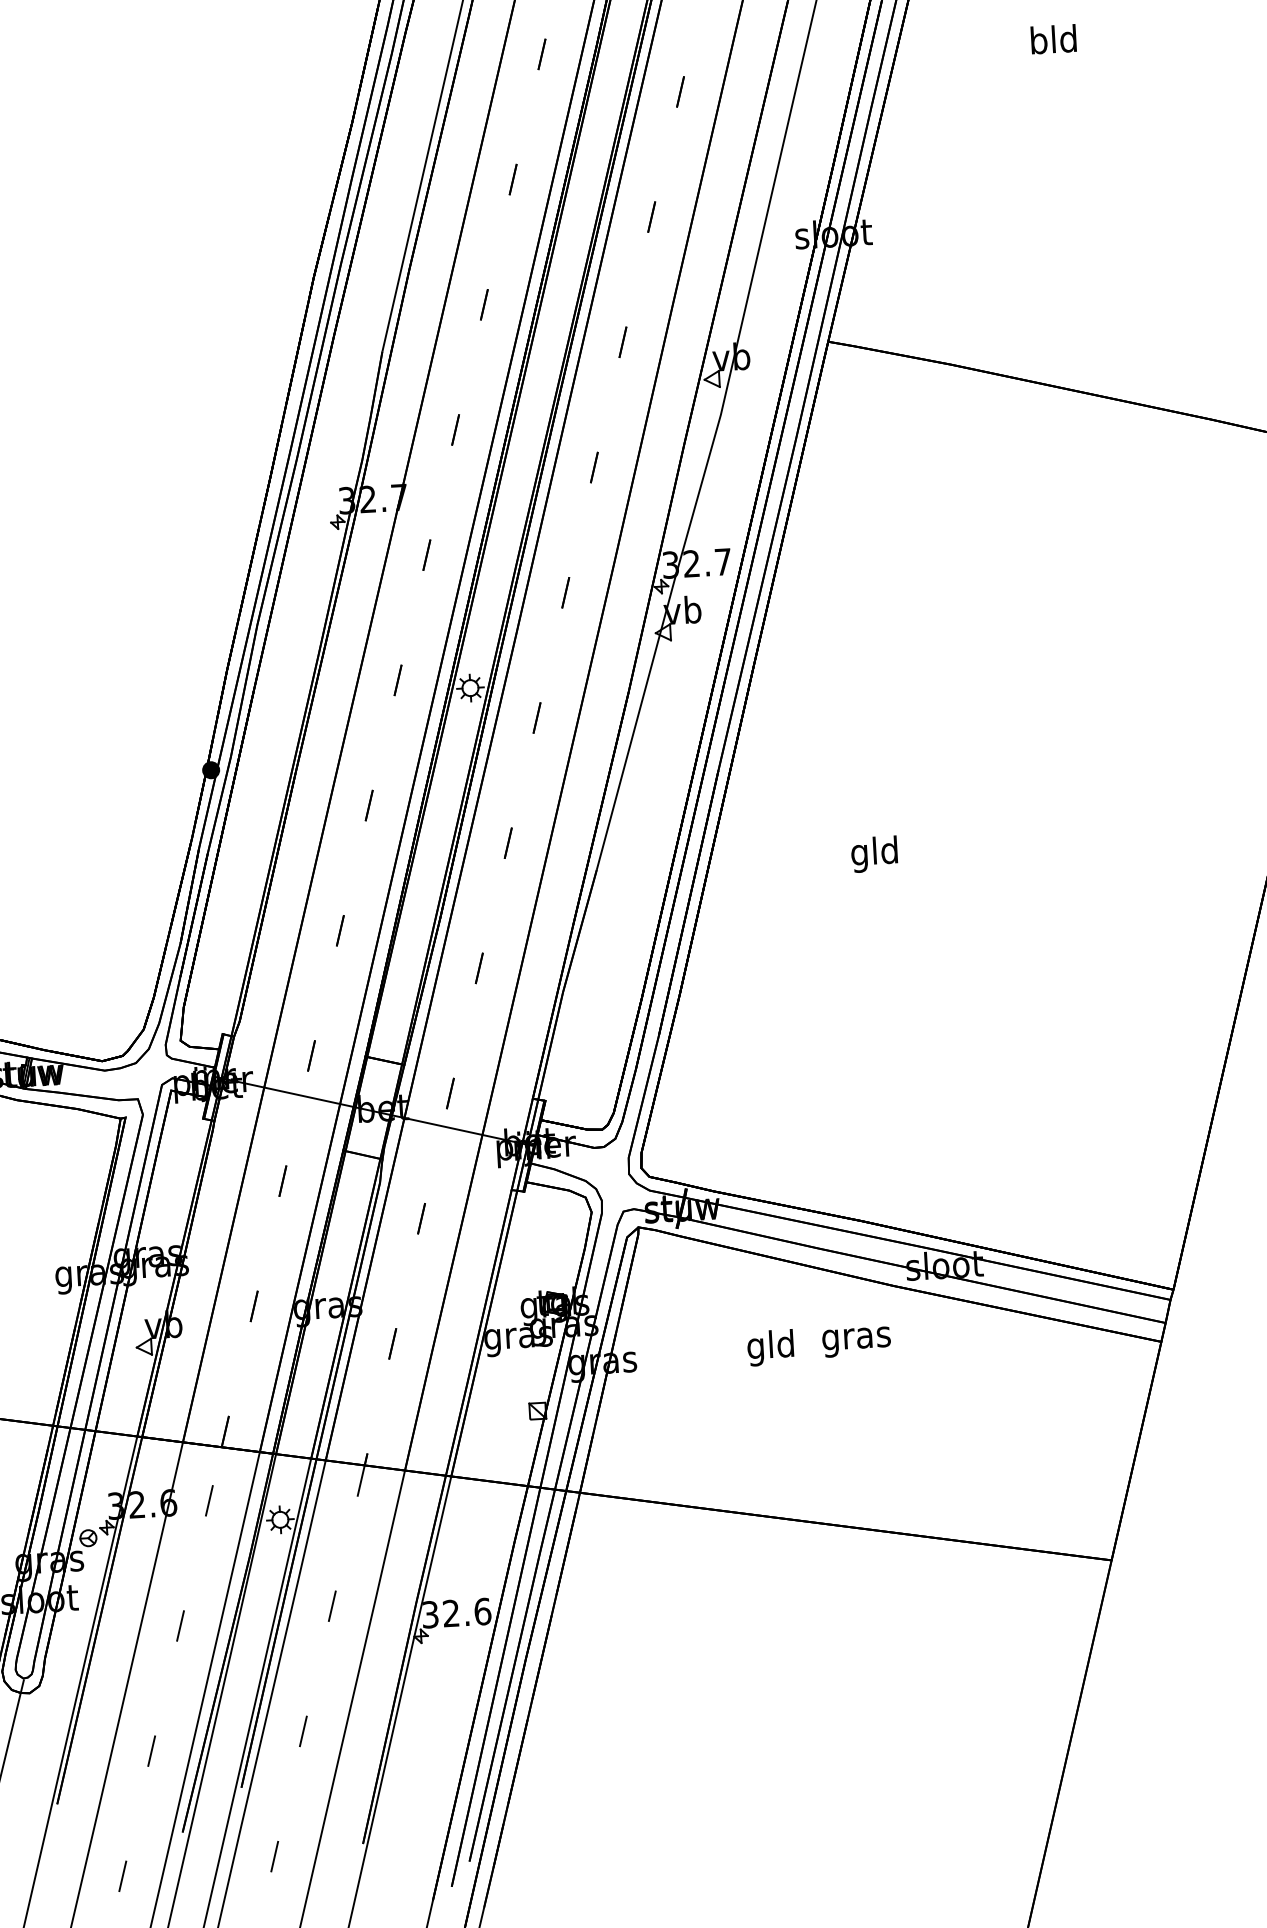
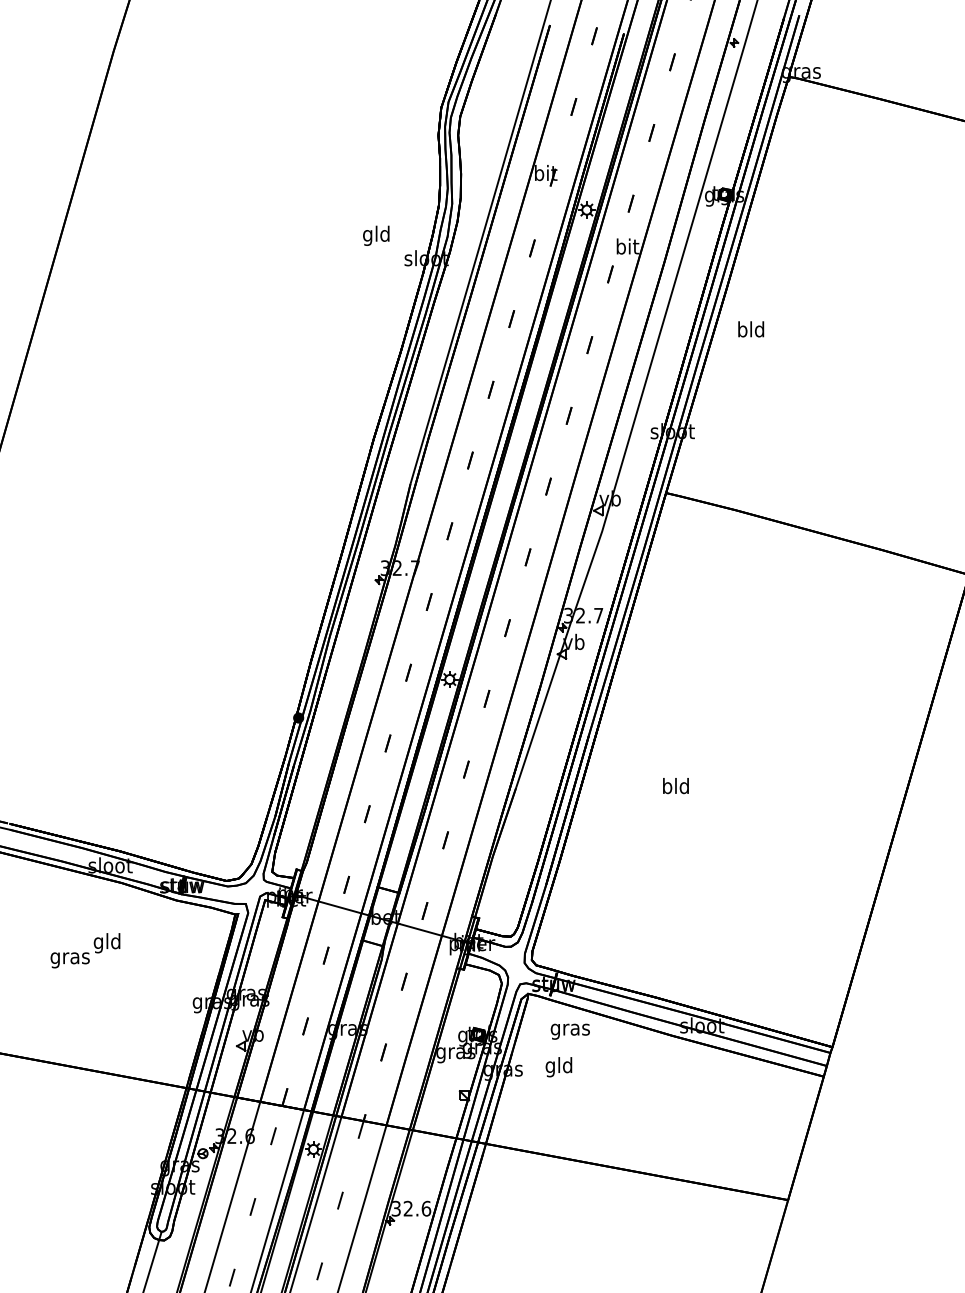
text: (1054, 39) -> (751, 329), moved
text: (860, 855) -> (667, 788), gld -> bld
text: (855, 1341) -> (569, 1031), moved
text: (769, 1348) -> (558, 1067), moved

